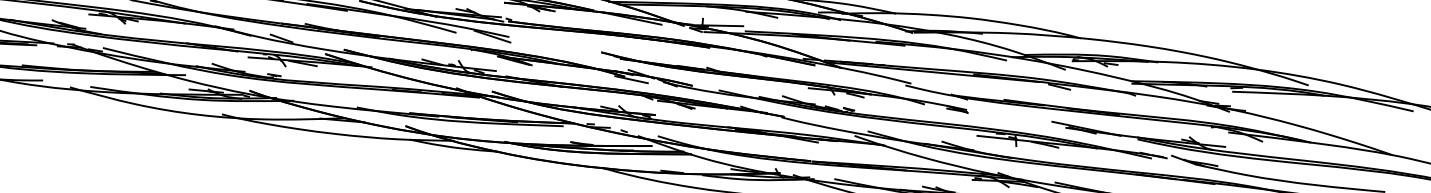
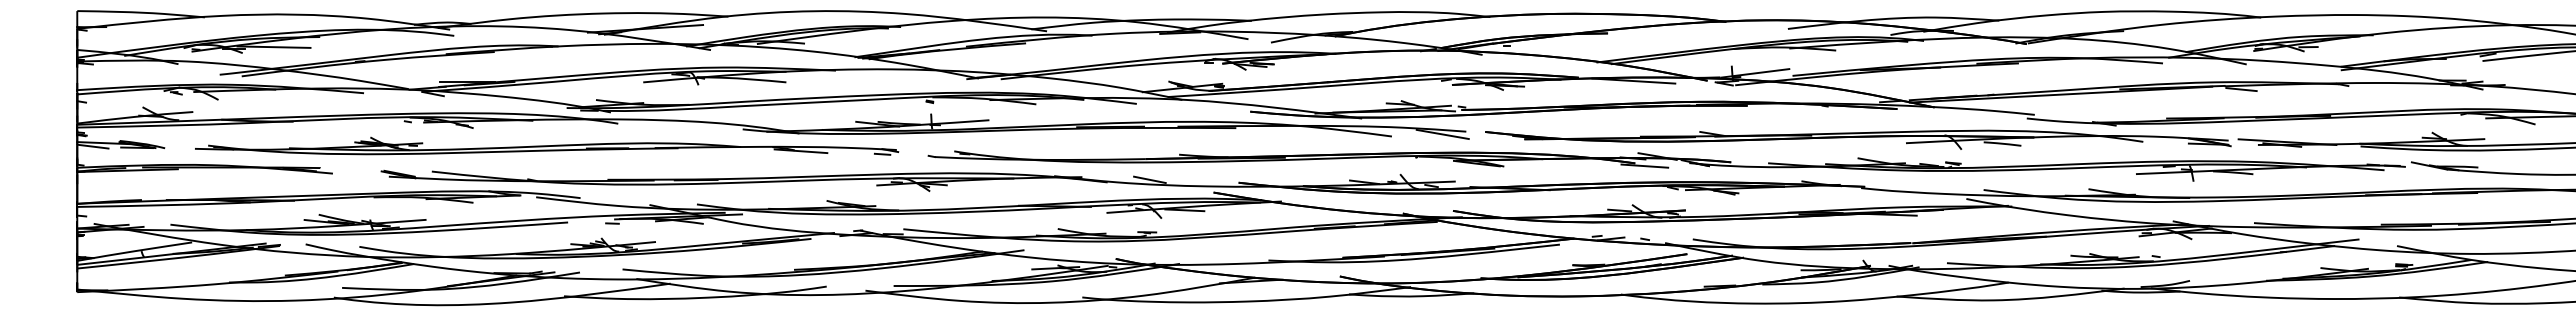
part: (784, 82) -> (1858, 139), size x1.43

